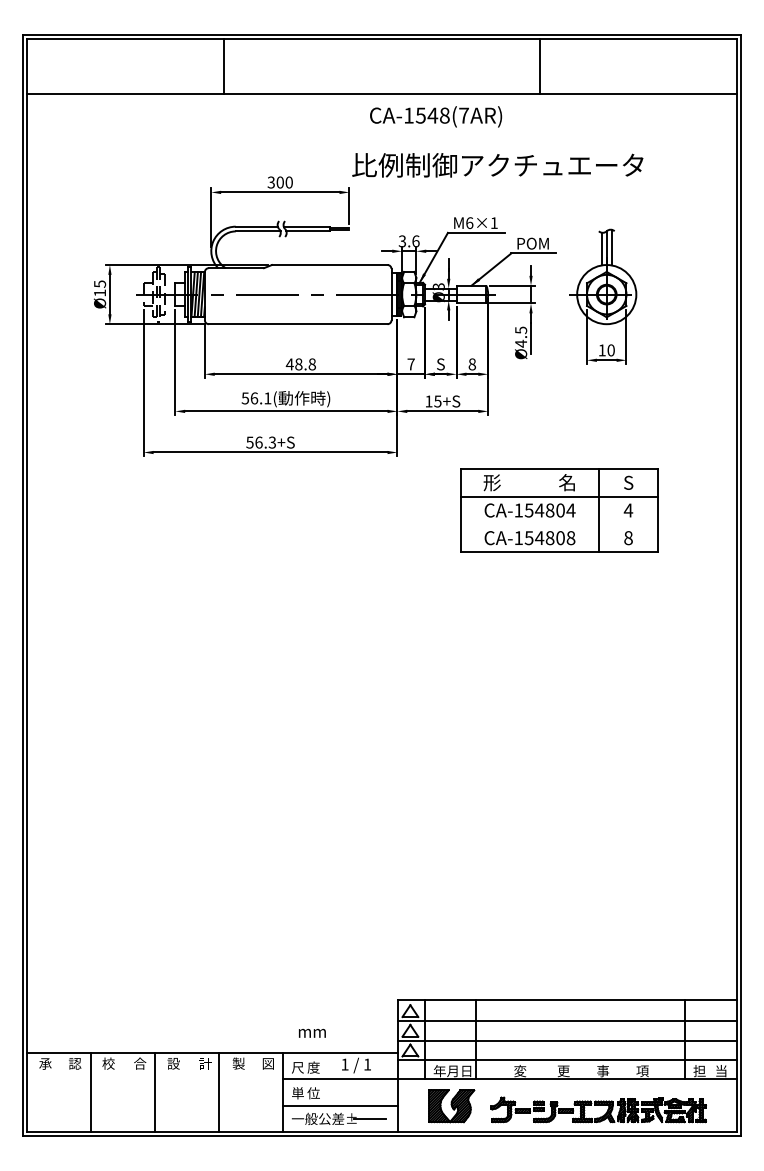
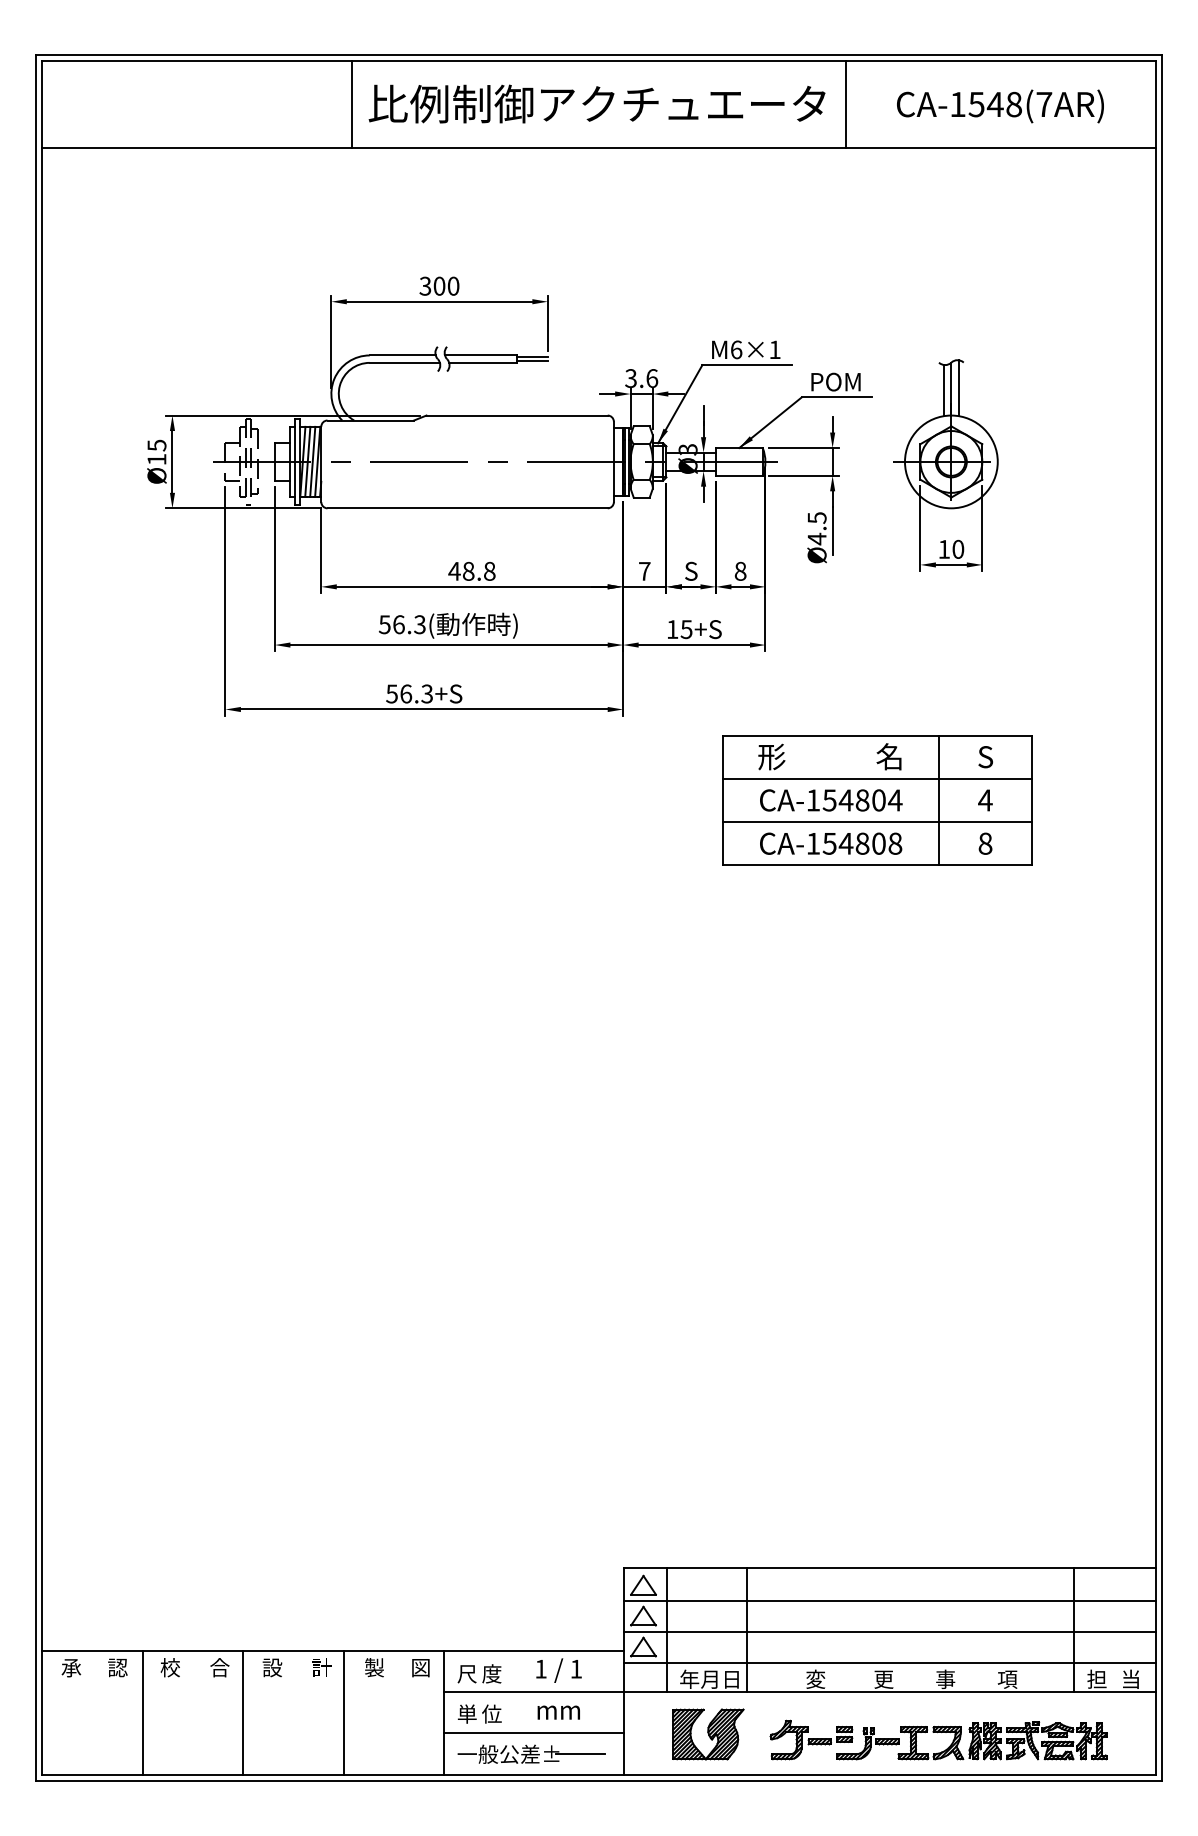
text: (436, 116) -> (1001, 105), moved
text: (497, 165) -> (596, 104), moved
text: (267, 398) -> (419, 624), 56.1( -> 56.3(
line: (559, 524) -> (877, 822), added
text: (312, 1032) -> (559, 1711), moved

